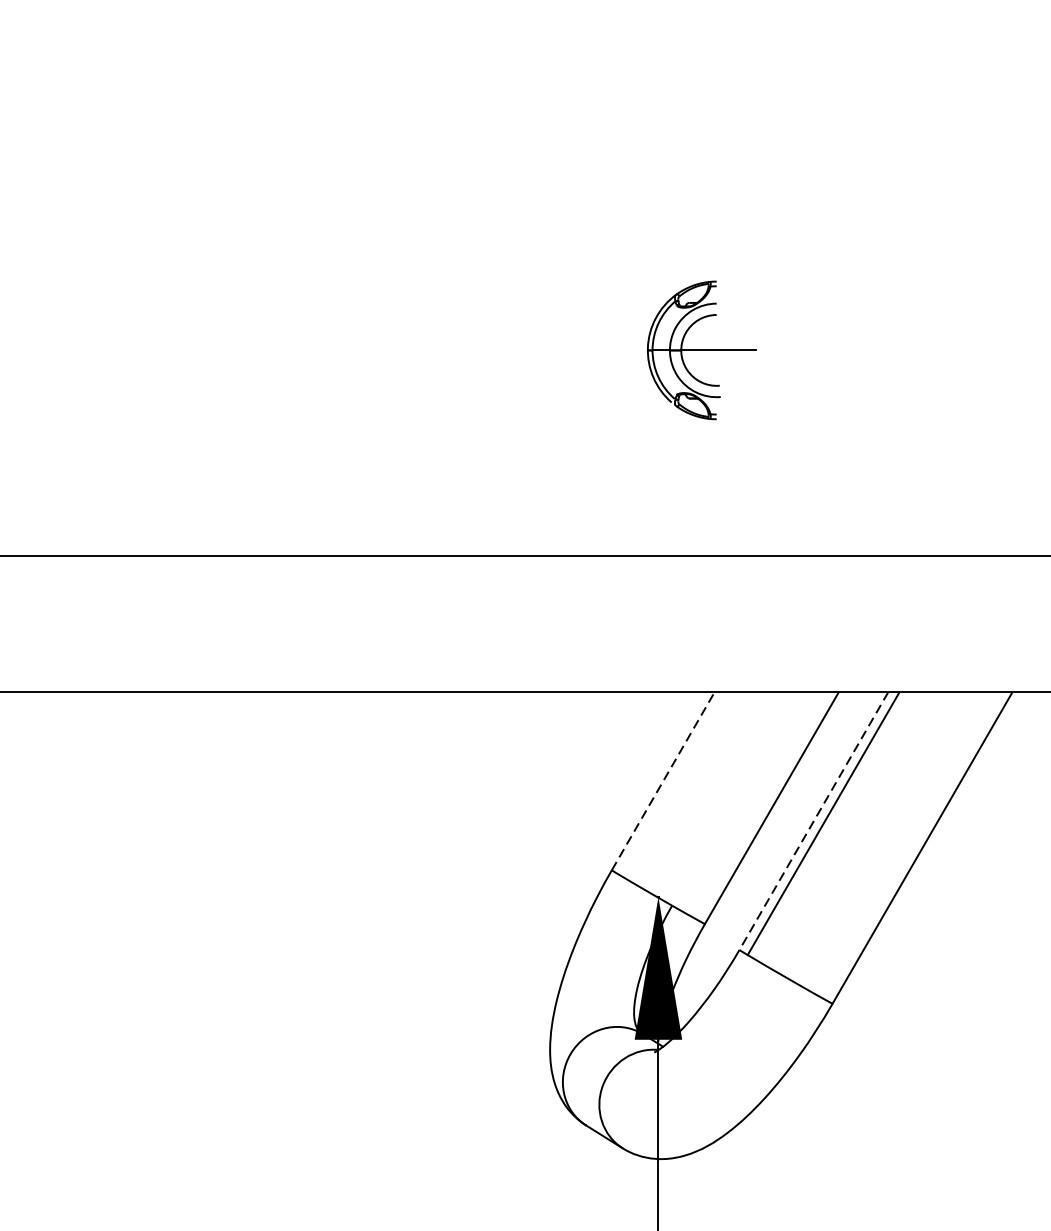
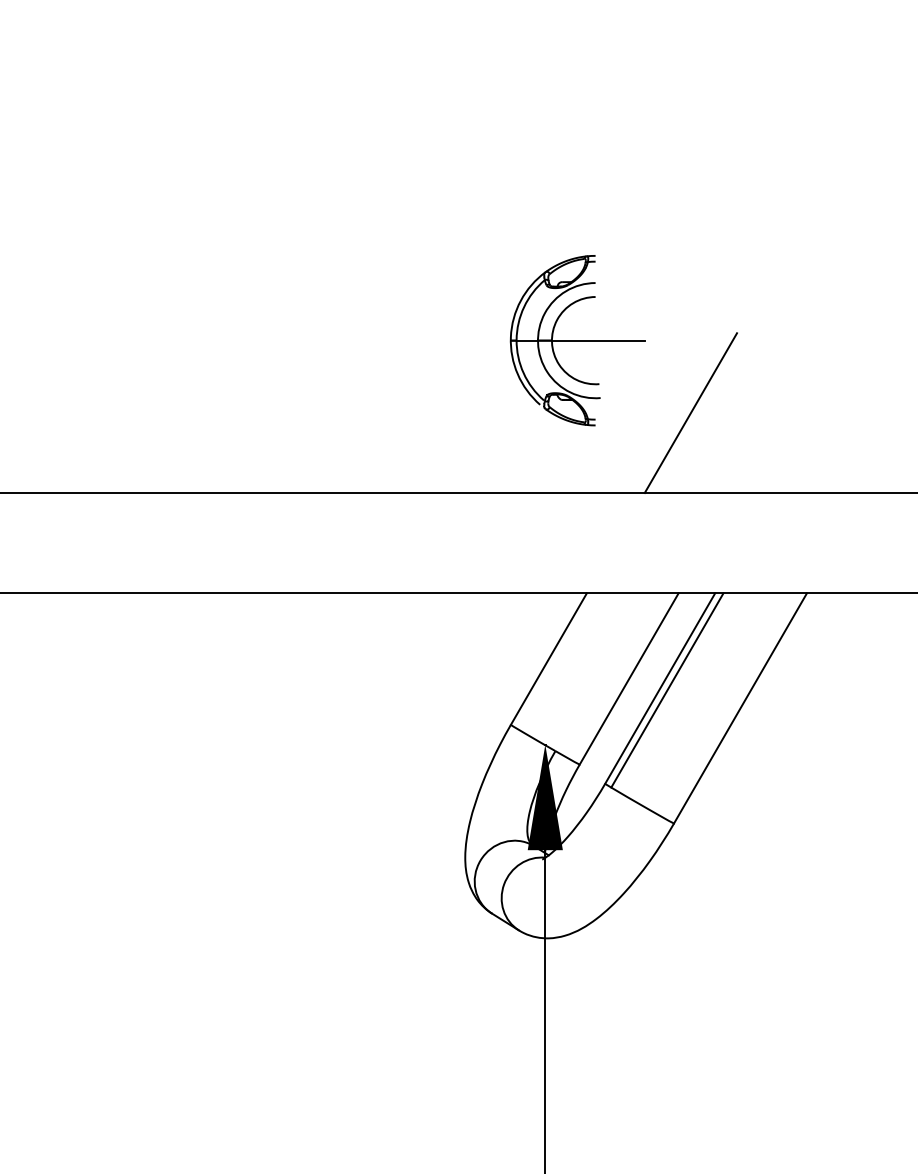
part: (701, 350) -> (577, 340), size x1.67
line: (854, 447) -> (690, 412), added
line: (662, 781) -> (548, 659), dashed -> solid
line: (814, 820) -> (660, 688), dashed -> solid

